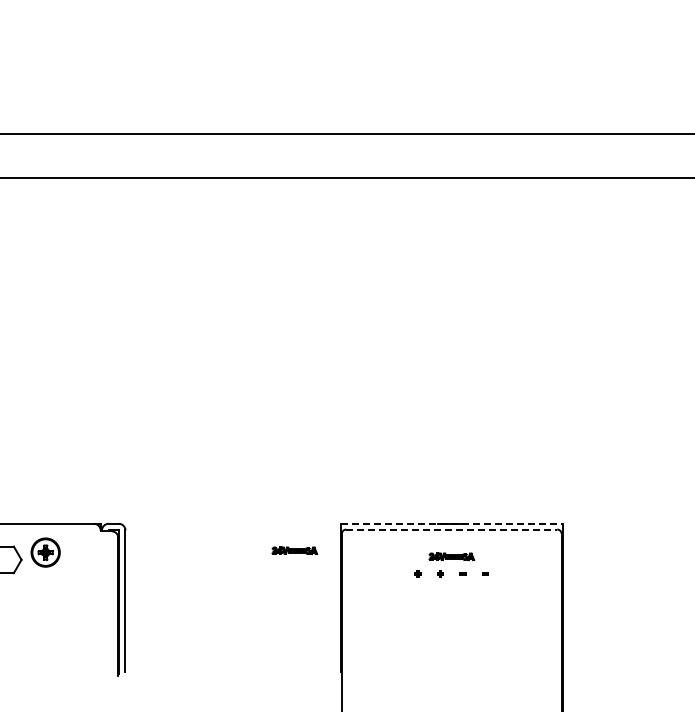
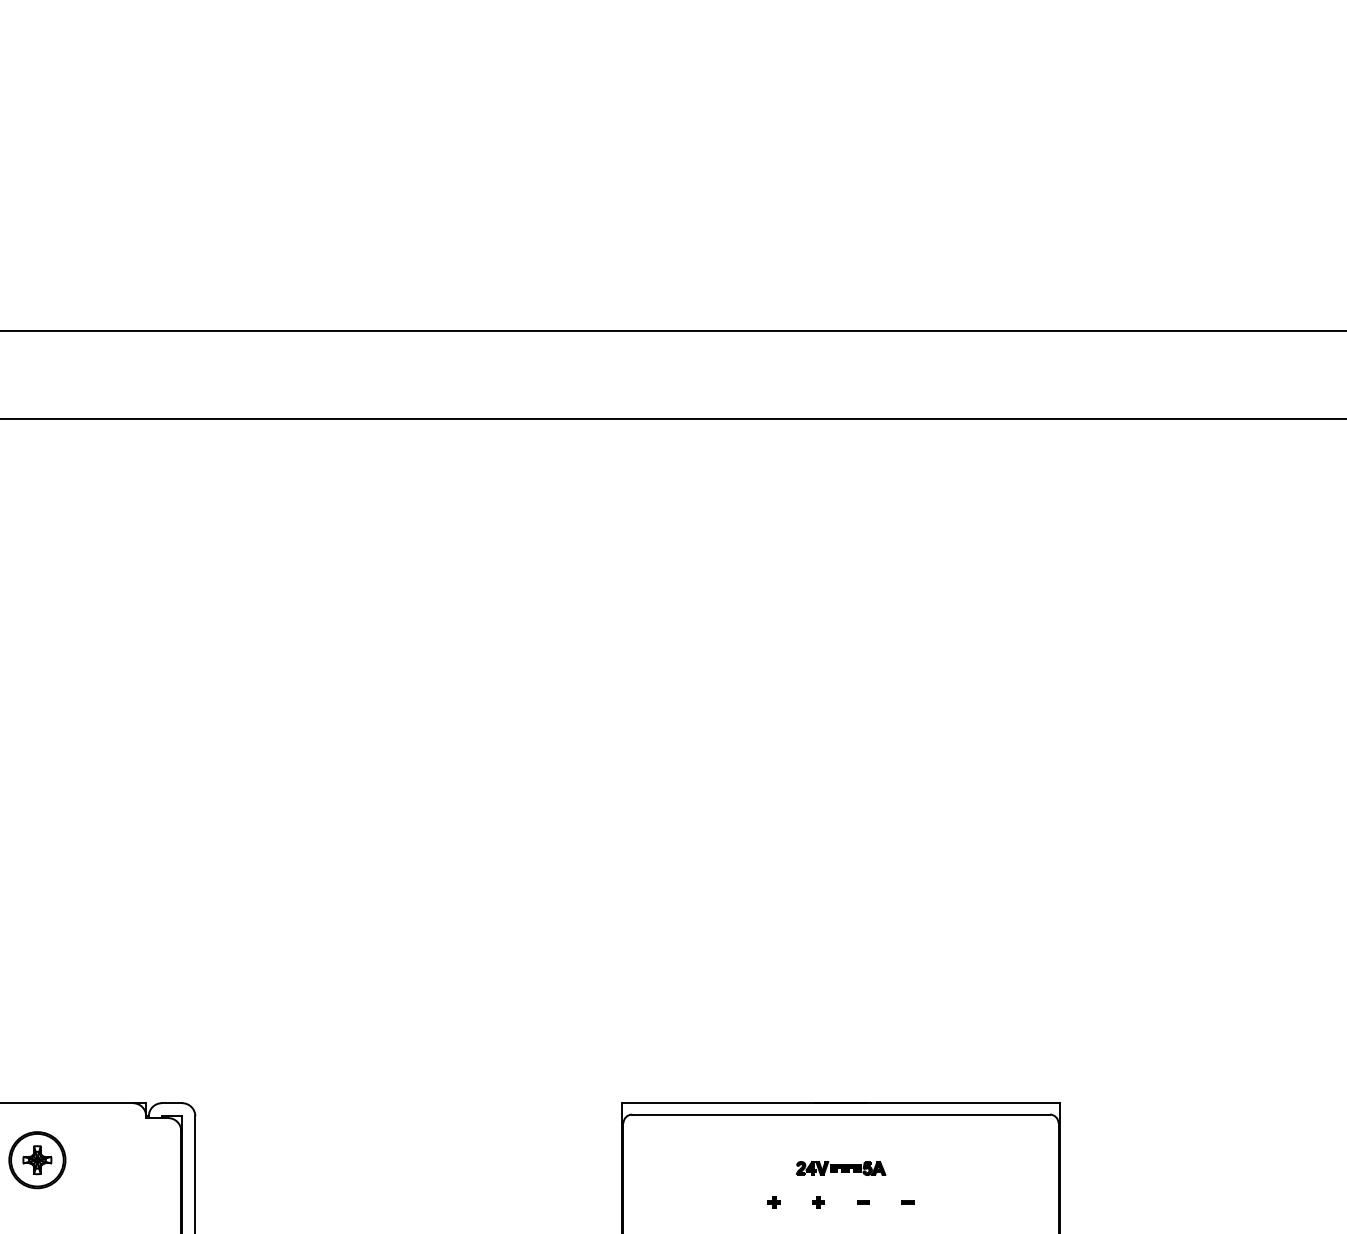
line: (451, 523) -> (840, 1102), dashed -> solid
line: (451, 529) -> (840, 1114), dashed -> solid
part: (294, 550) -> (529, 1156), removed

